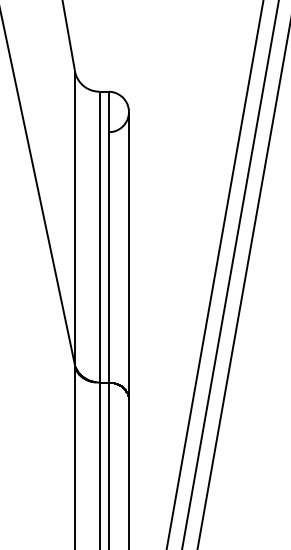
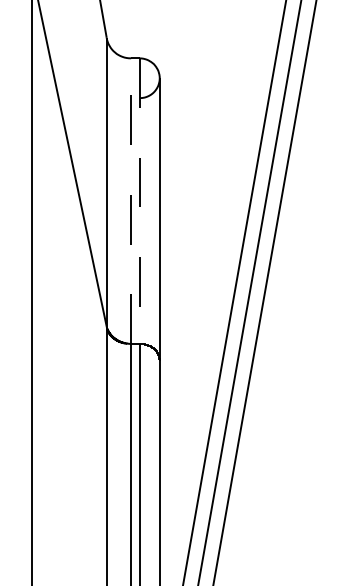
line: (100, 237) -> (131, 201), solid -> dashed
line: (108, 237) -> (139, 201), solid -> dashed

